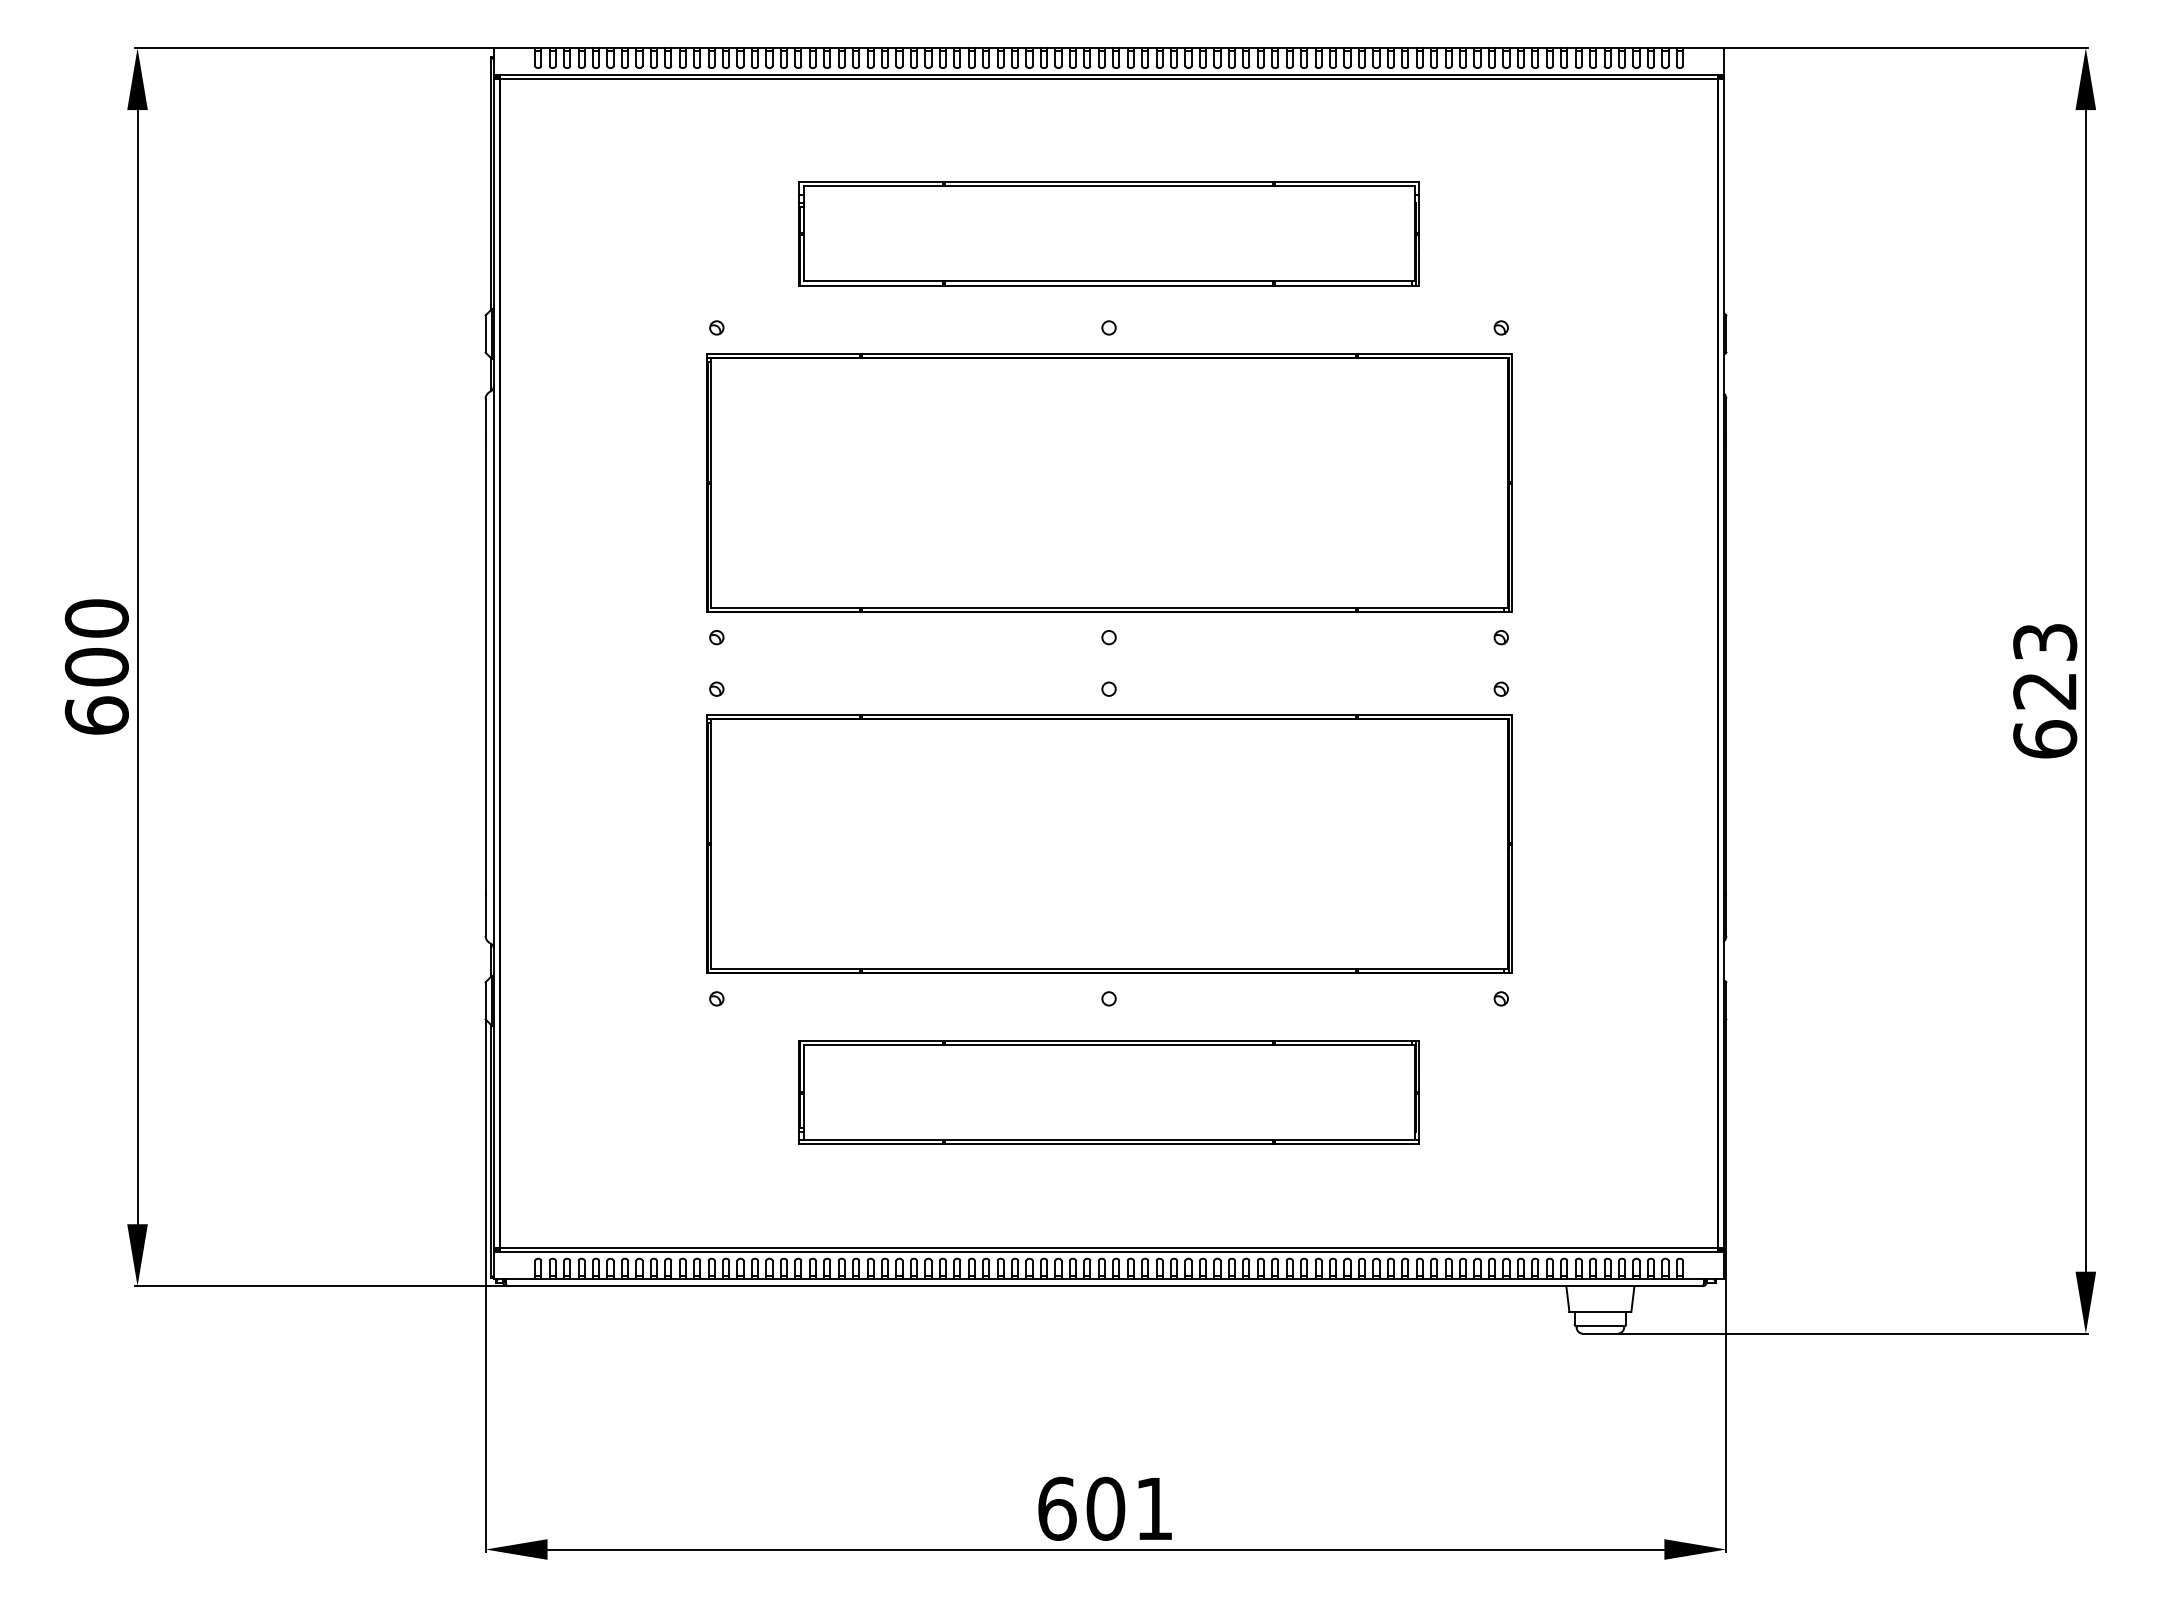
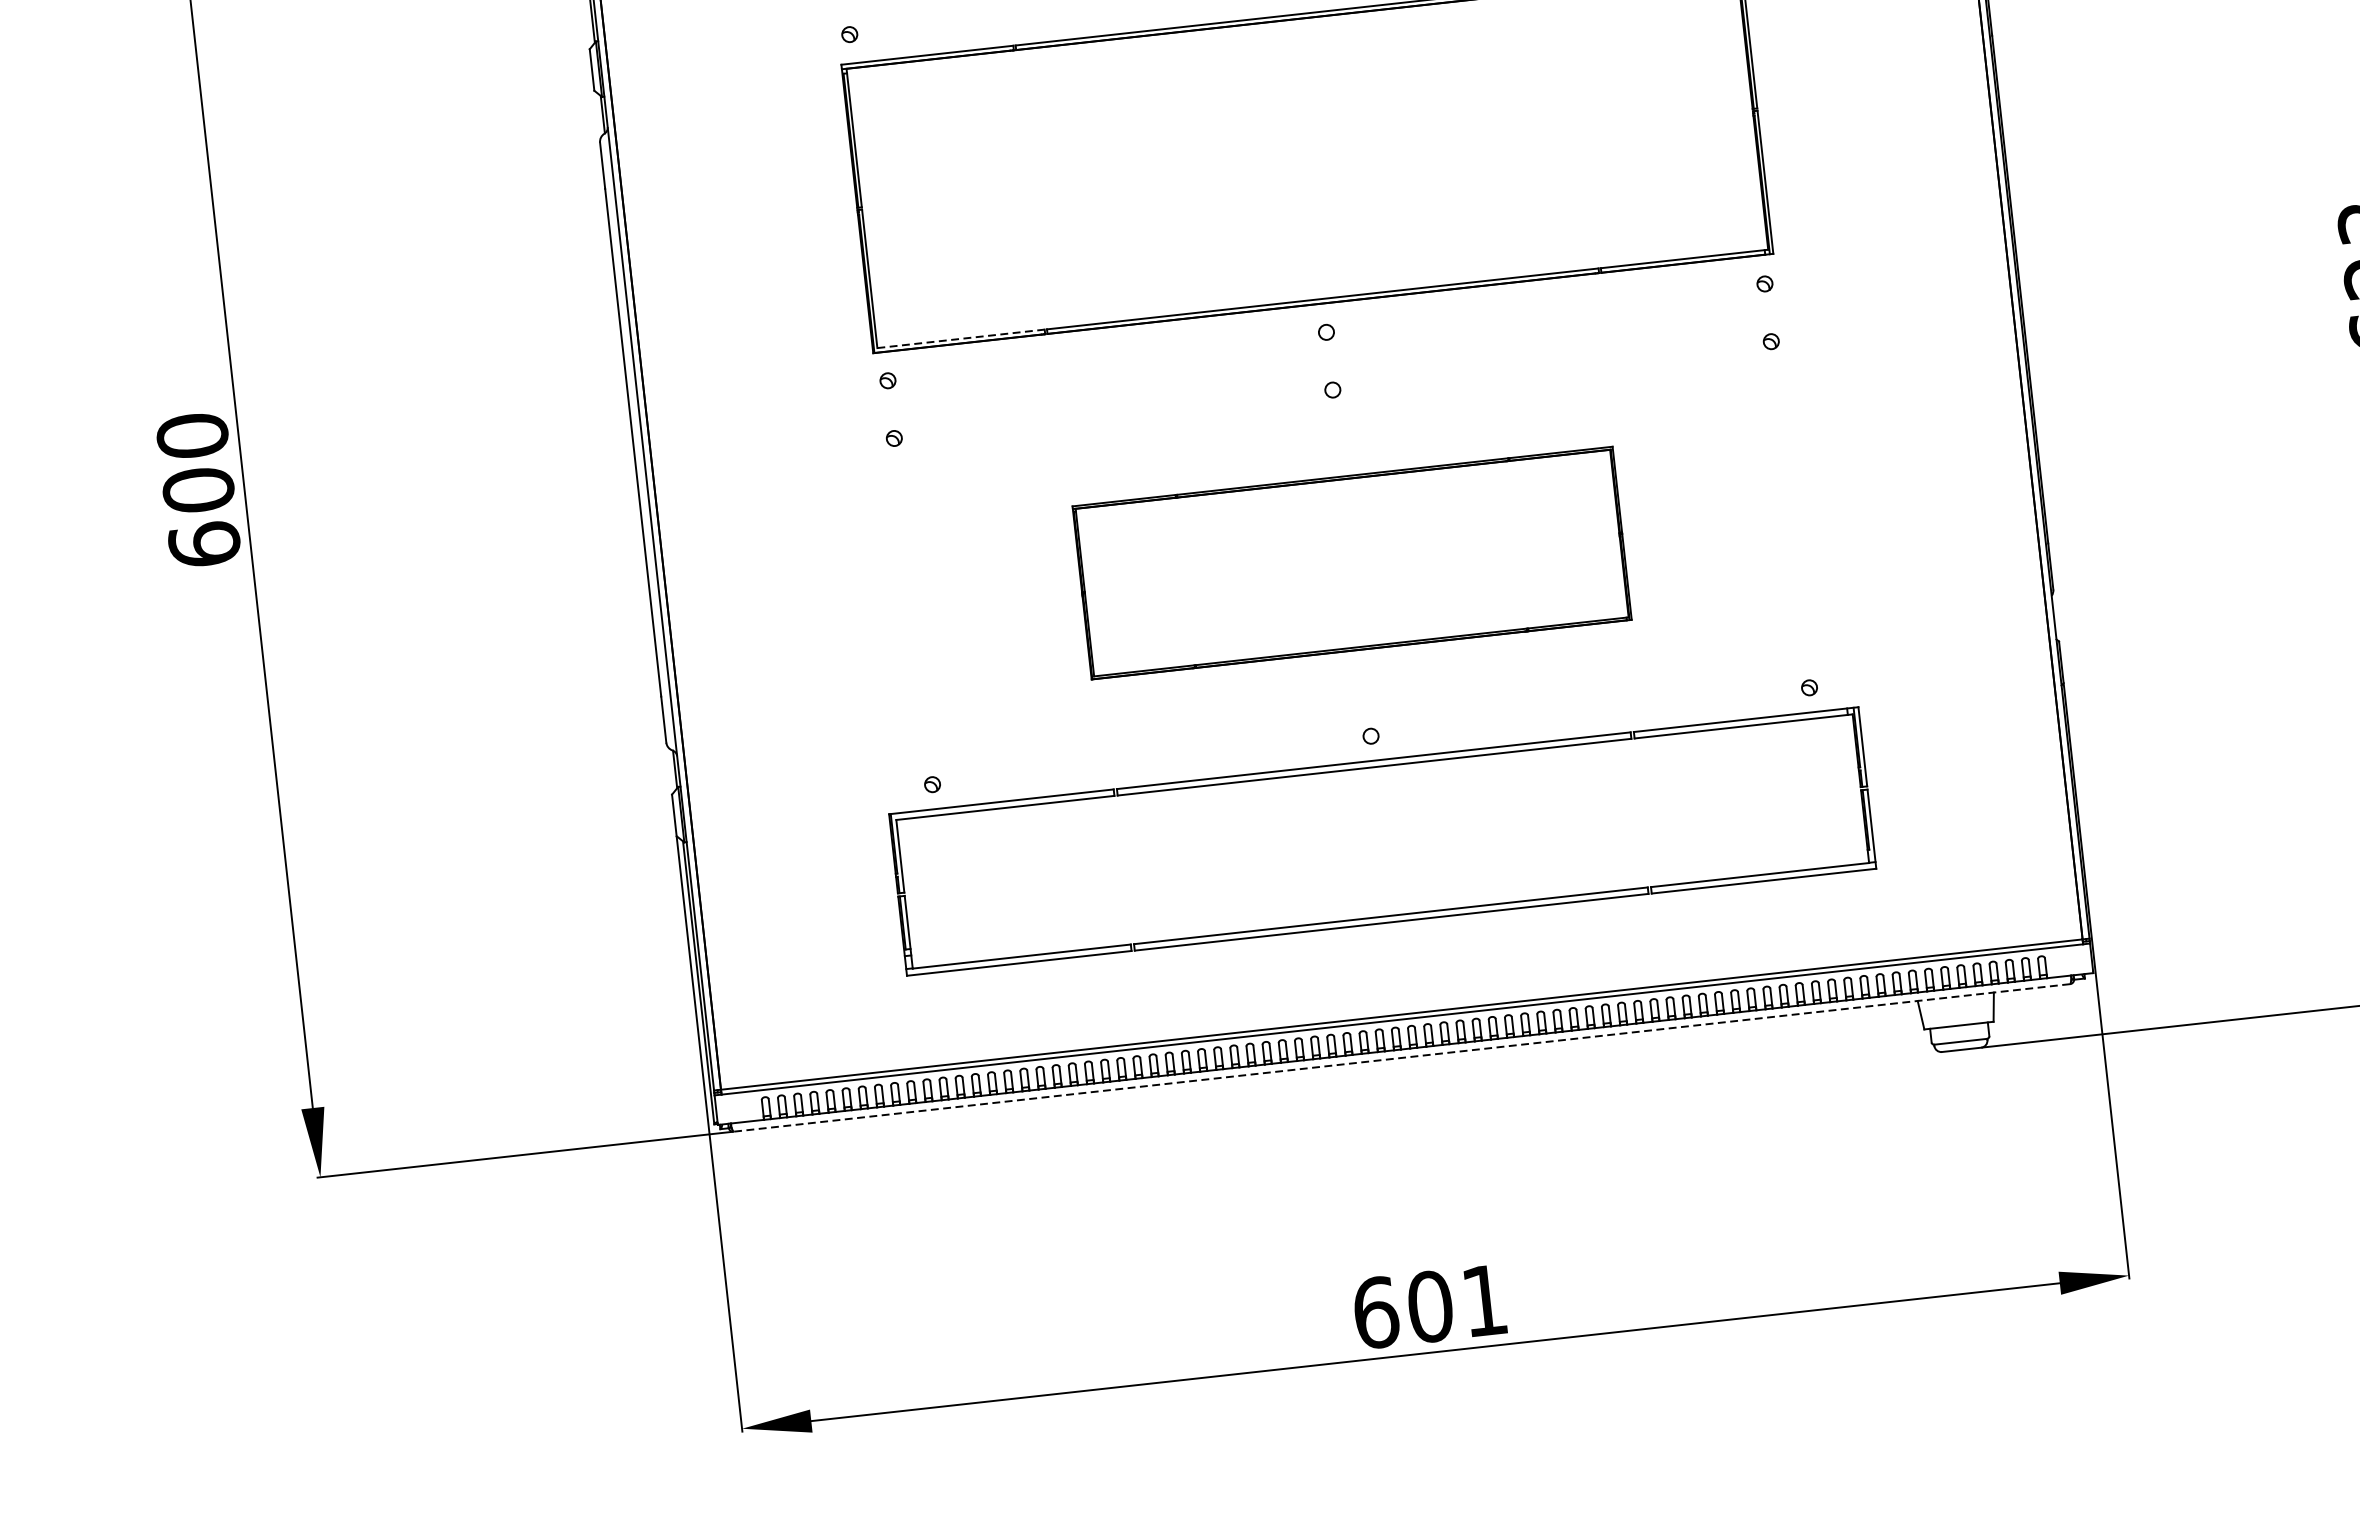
line: (785, 607) -> (961, 338), solid -> dashed
part: (1109, 843) -> (1352, 562), size x0.6
part: (1108, 1092) -> (1381, 840), size x1.4
line: (1104, 1286) -> (1401, 1058), solid -> dashed

